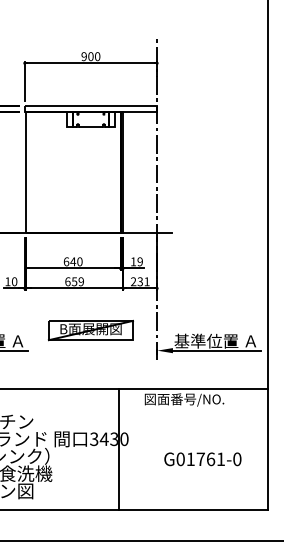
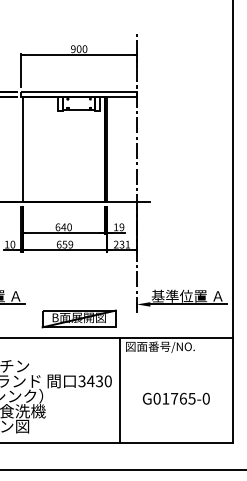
part: (90, 329) -> (78, 318), moved
line: (118, 449) -> (119, 390), moved
text: (220, 458) -> (191, 398), G01761-0 -> G01765-0

